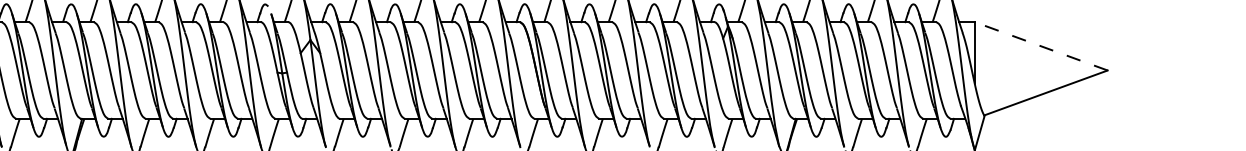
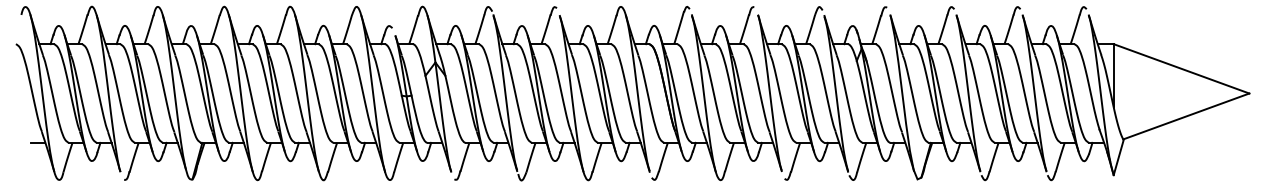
line: (1041, 45) -> (1181, 68), dashed -> solid

